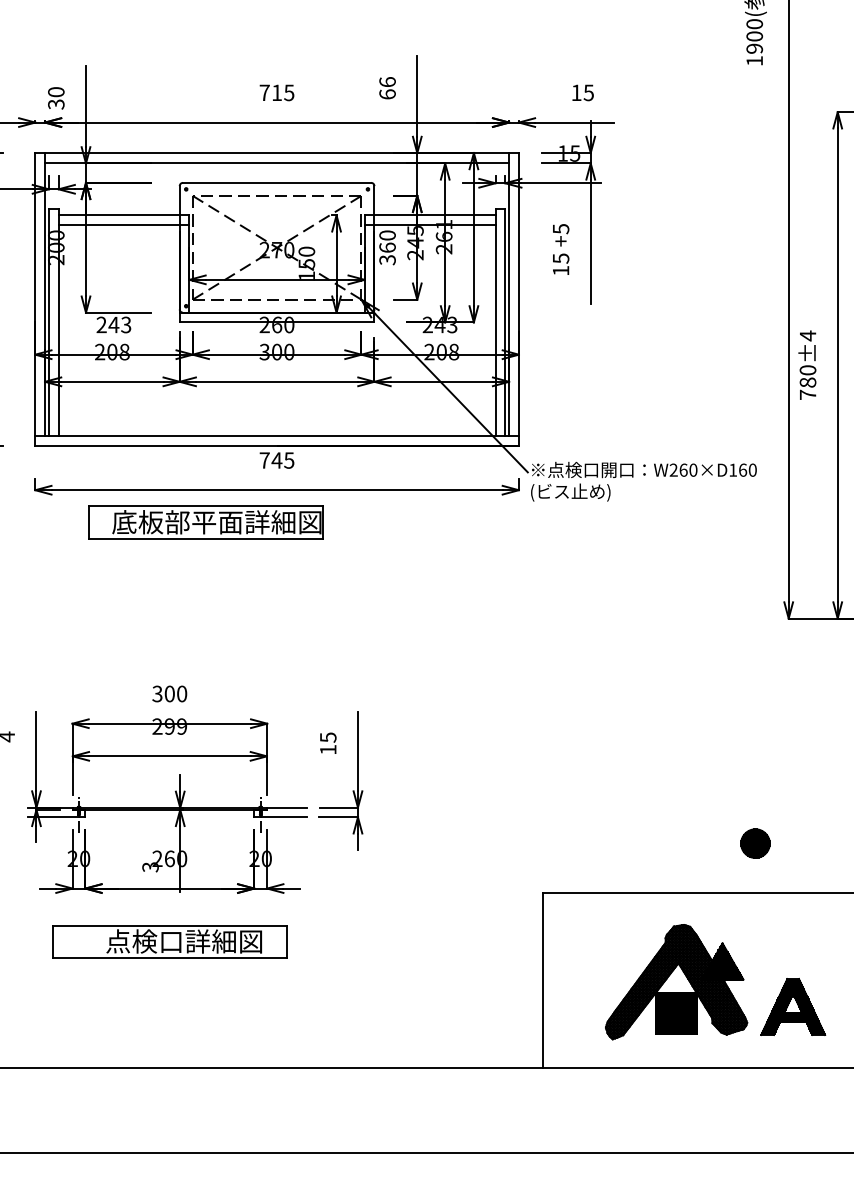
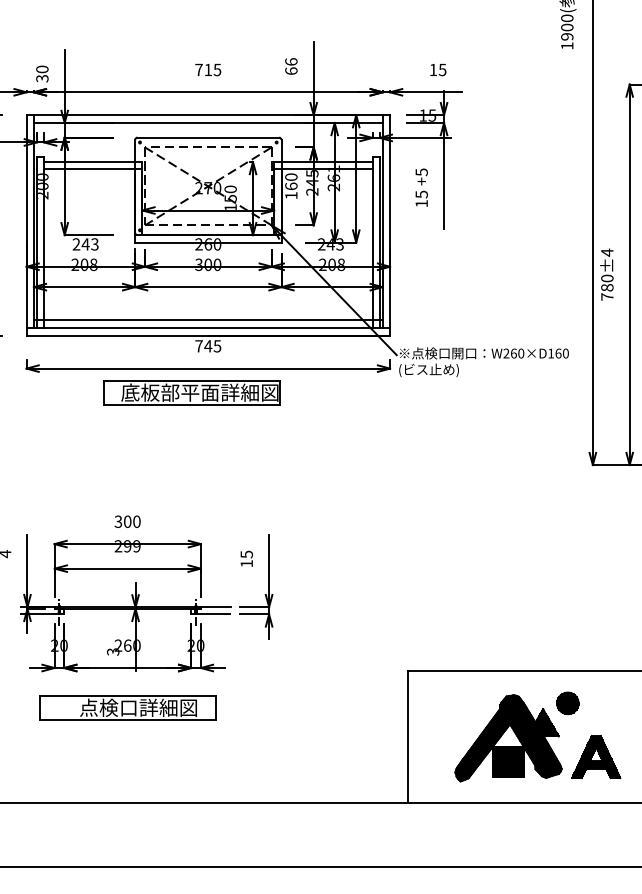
text: (387, 260) -> (291, 195), 360 -> 160
line: (277, 425) -> (208, 319), added
part: (205, 522) -> (191, 392), moved
part: (755, 843) -> (567, 703), moved

